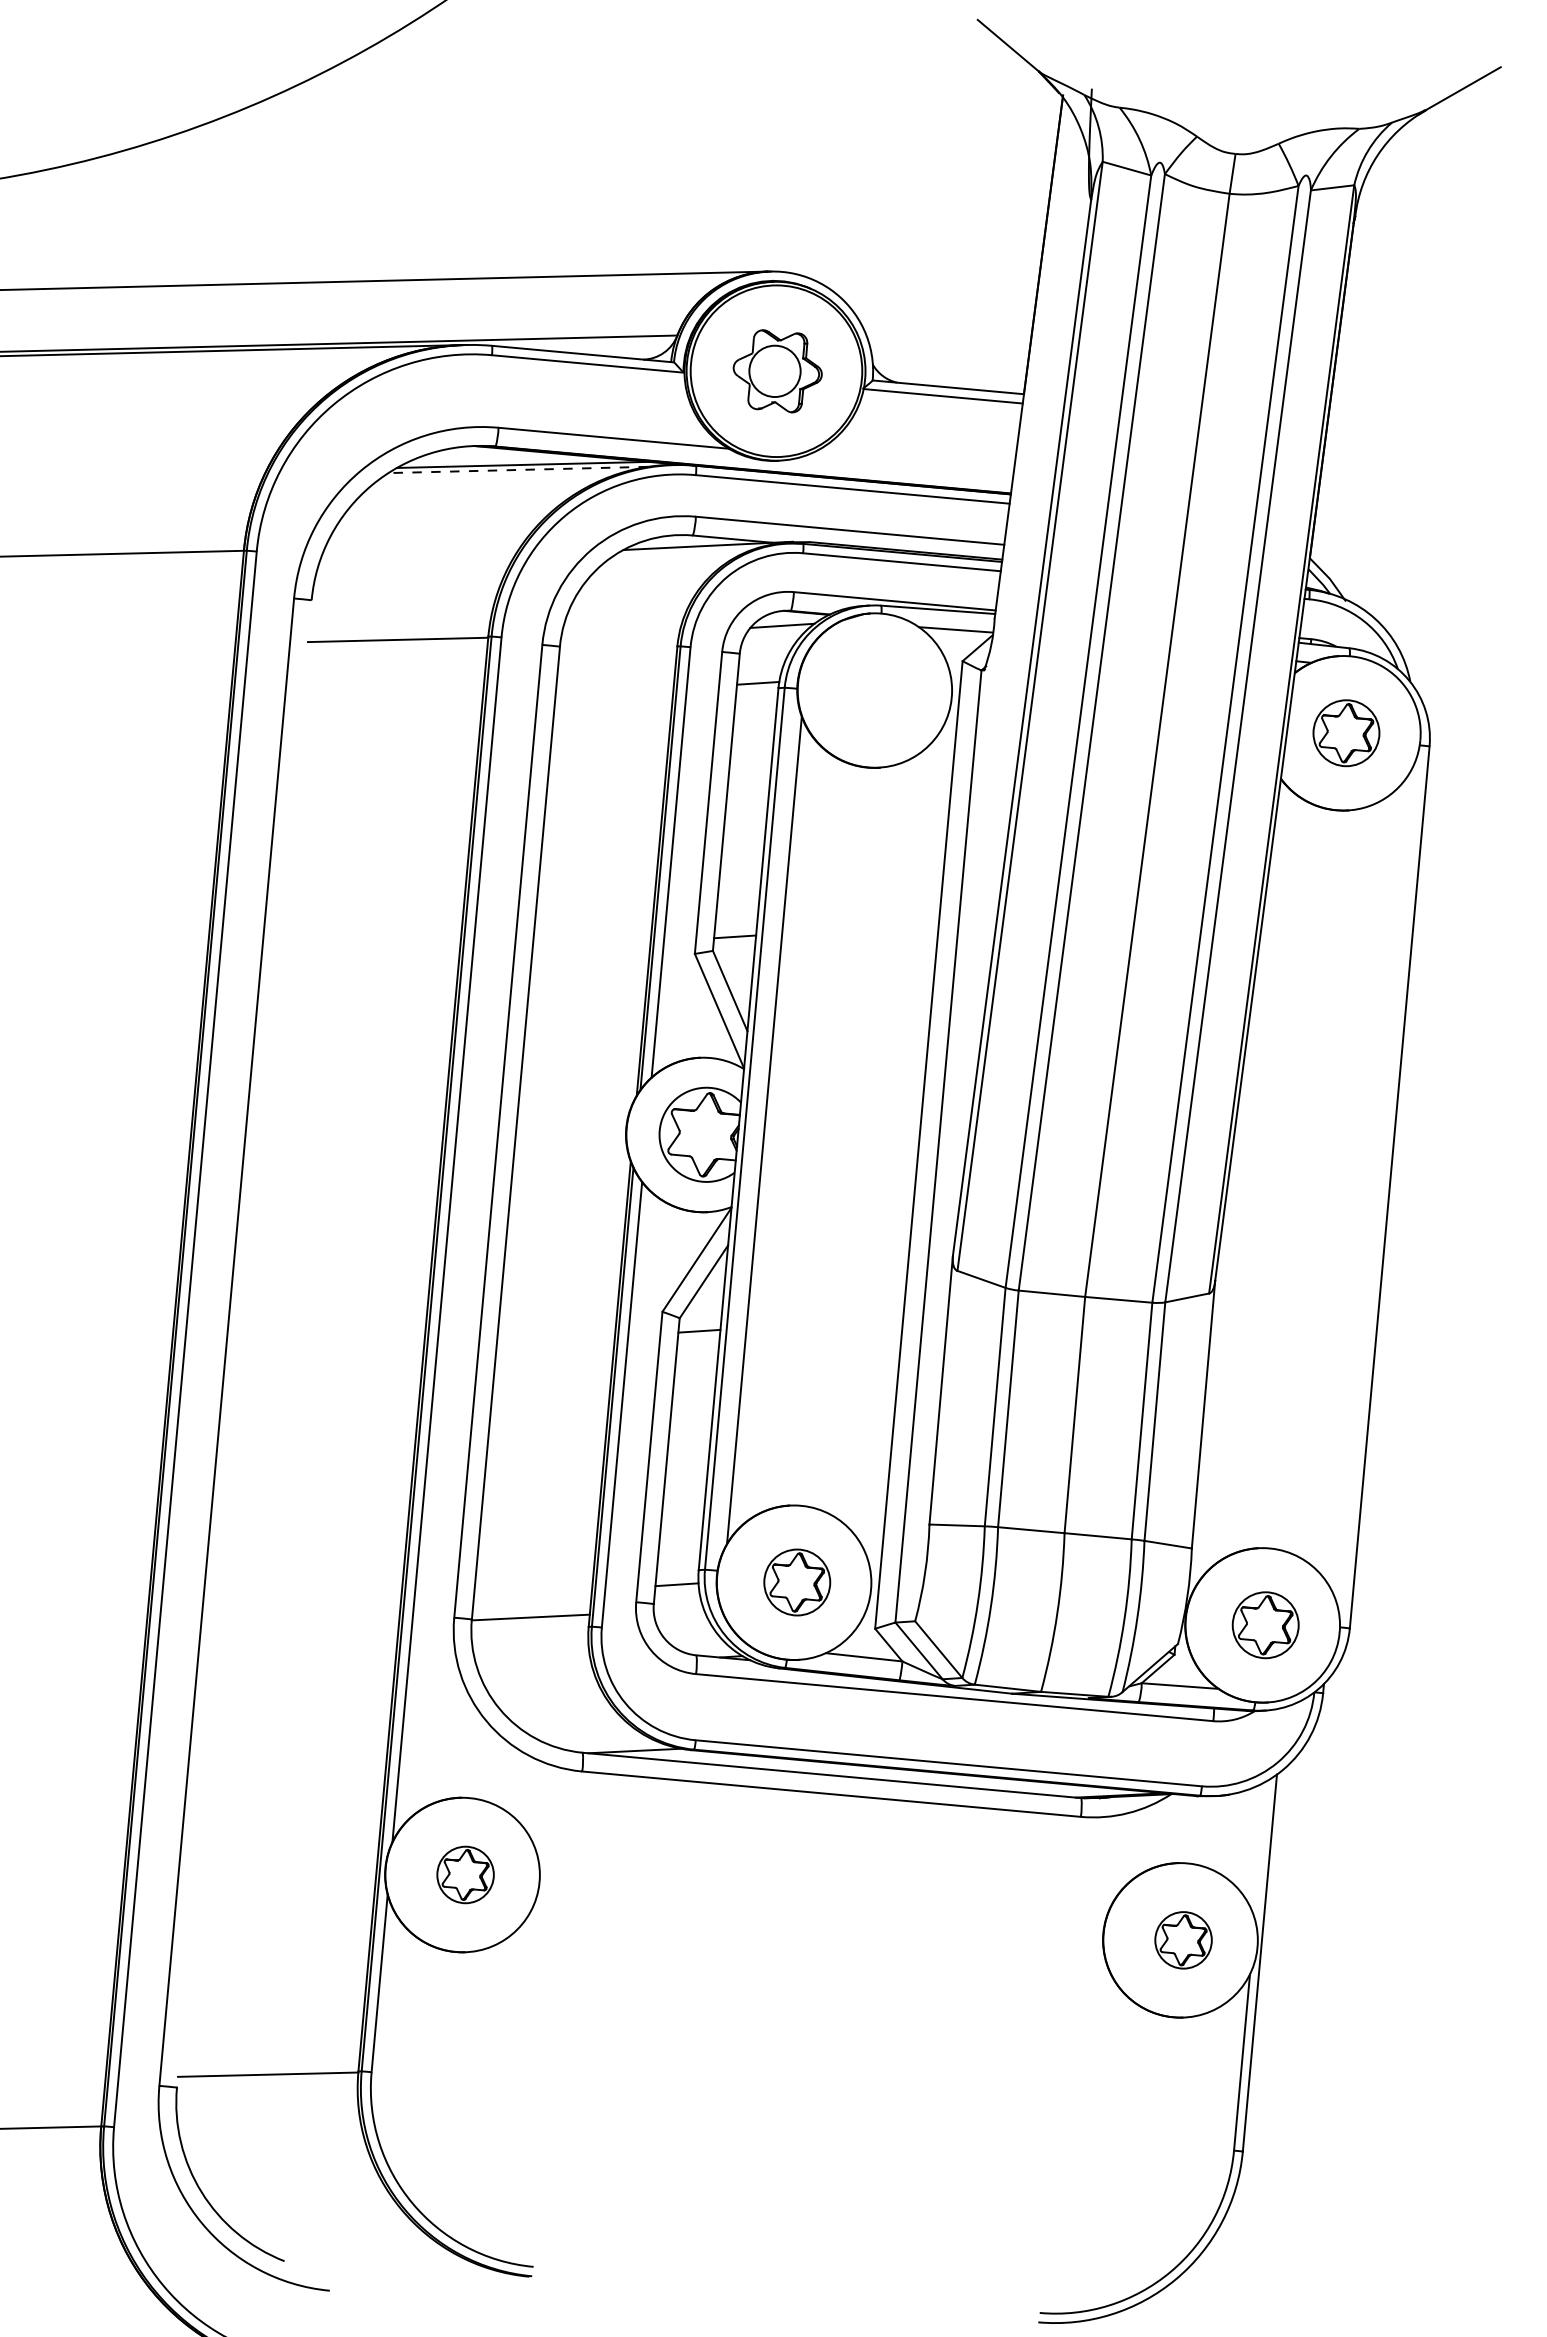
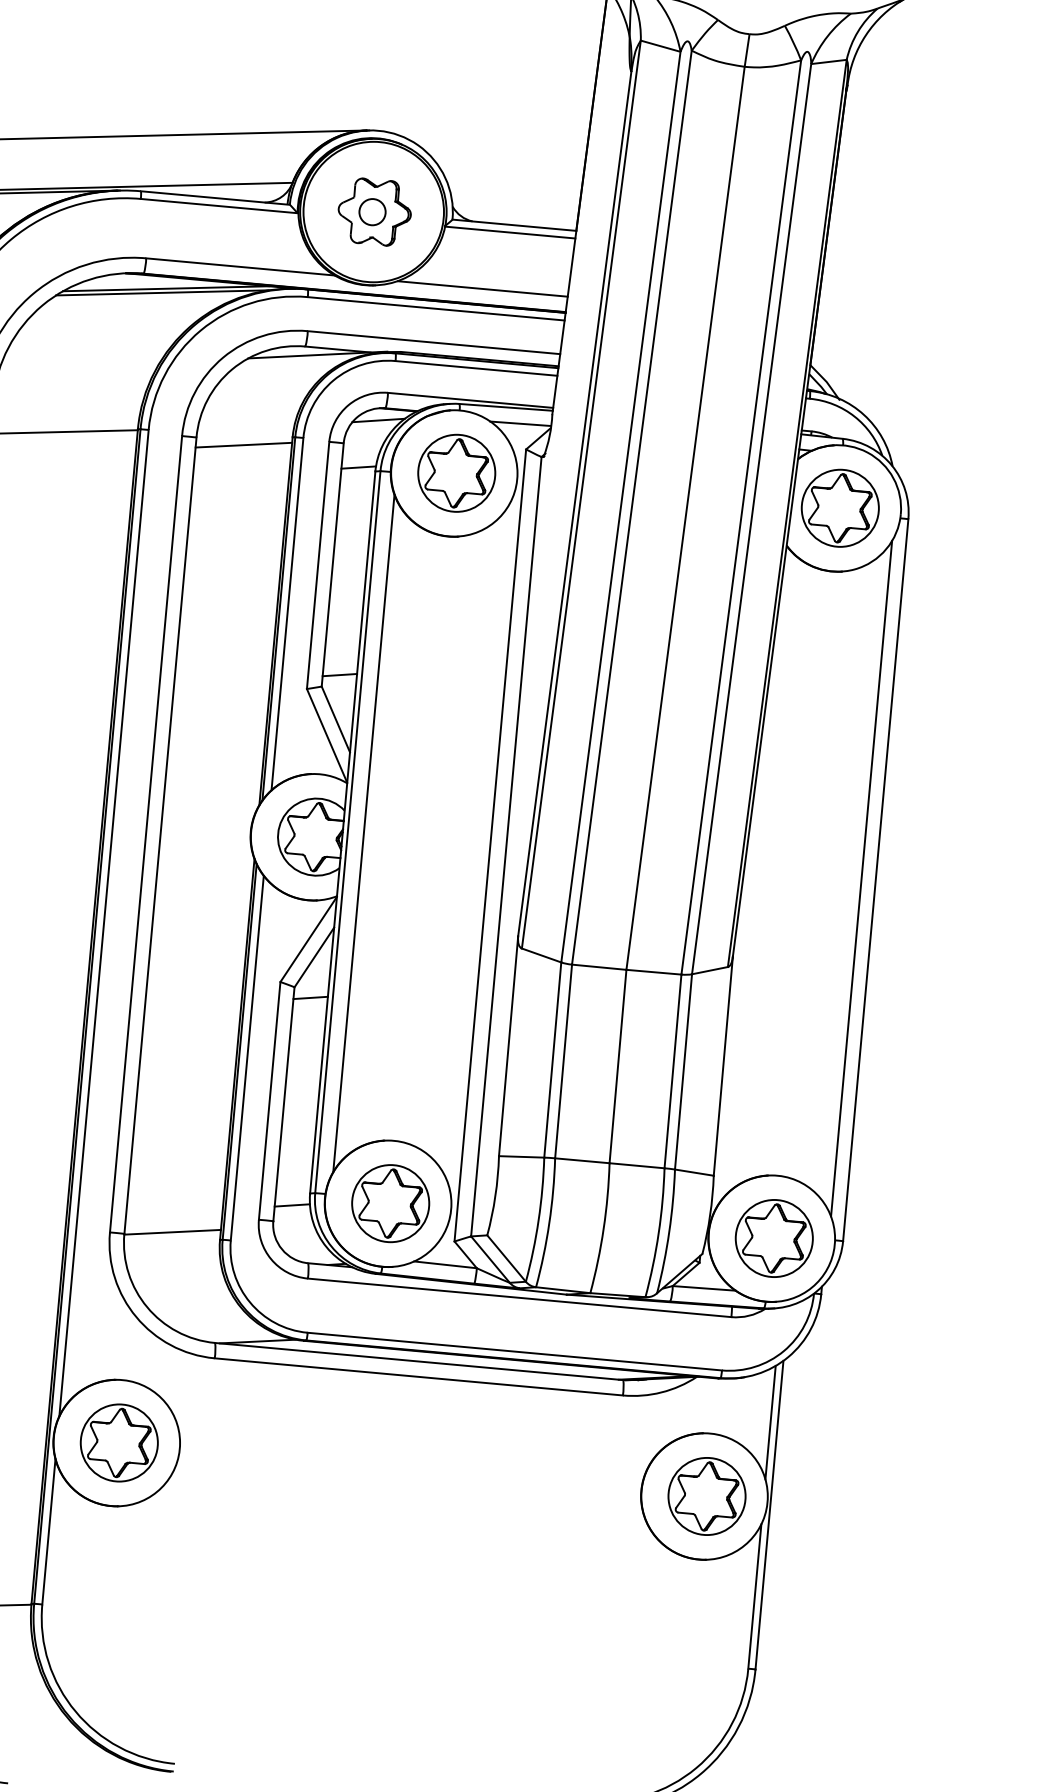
circle: (774, 371) -> (372, 212), size x0.62
line: (909, 464) -> (482, 288), added
line: (518, 469) -> (162, 292), dashed -> solid
line: (617, 655) -> (243, 444), added
part: (877, 690) -> (456, 473), added
part: (1346, 733) -> (840, 508), size x1.43
line: (1372, 1185) -> (861, 878), added
part: (797, 1582) -> (390, 1203), size x1.43
part: (1265, 1625) -> (774, 1238), size x1.43
line: (1260, 1849) -> (769, 1422), added
part: (465, 1874) -> (119, 1442), size x1.67
part: (1183, 1940) -> (706, 1496), size x1.67

